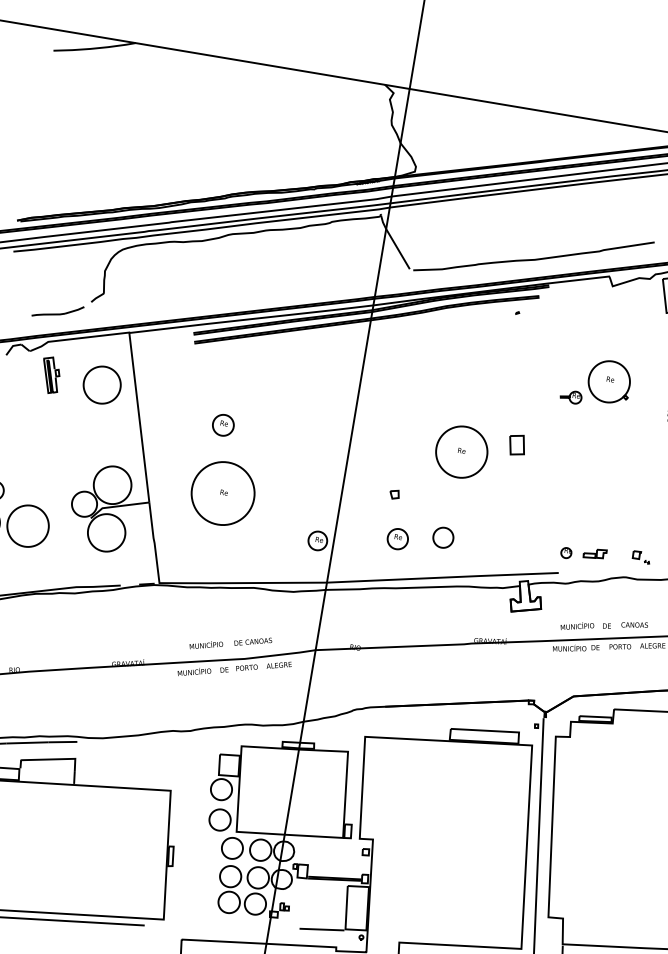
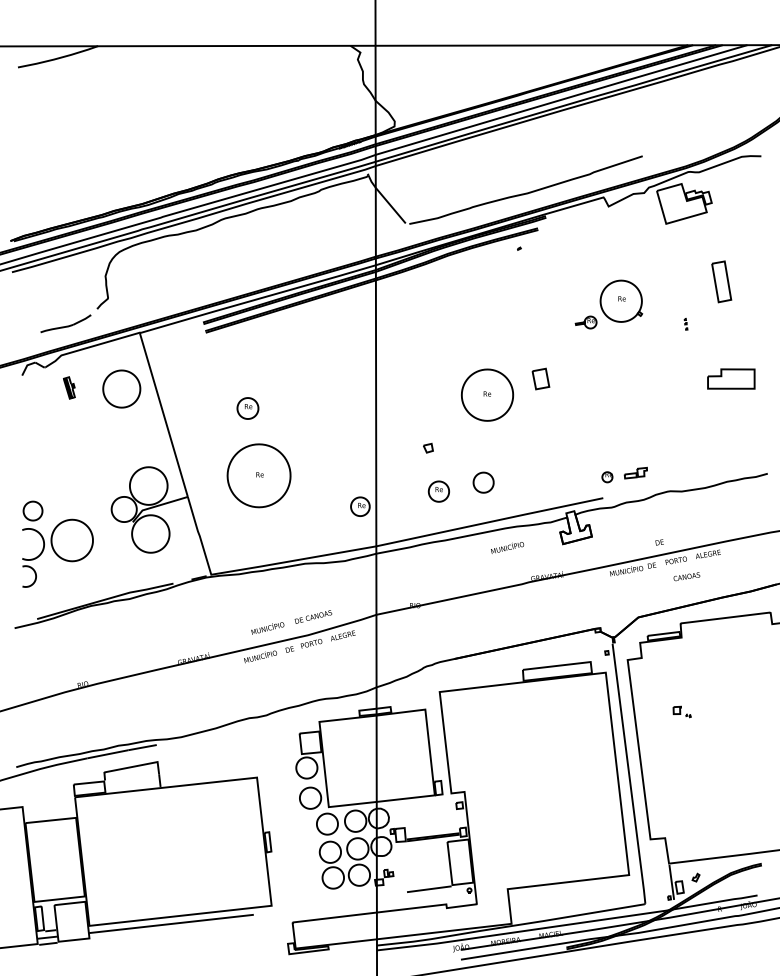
part: (50, 374) -> (69, 387), size x0.6
part: (640, 556) -> (681, 711), moved
text: (634, 624) -> (686, 576), moved
text: (577, 626) -> (507, 547), moved

